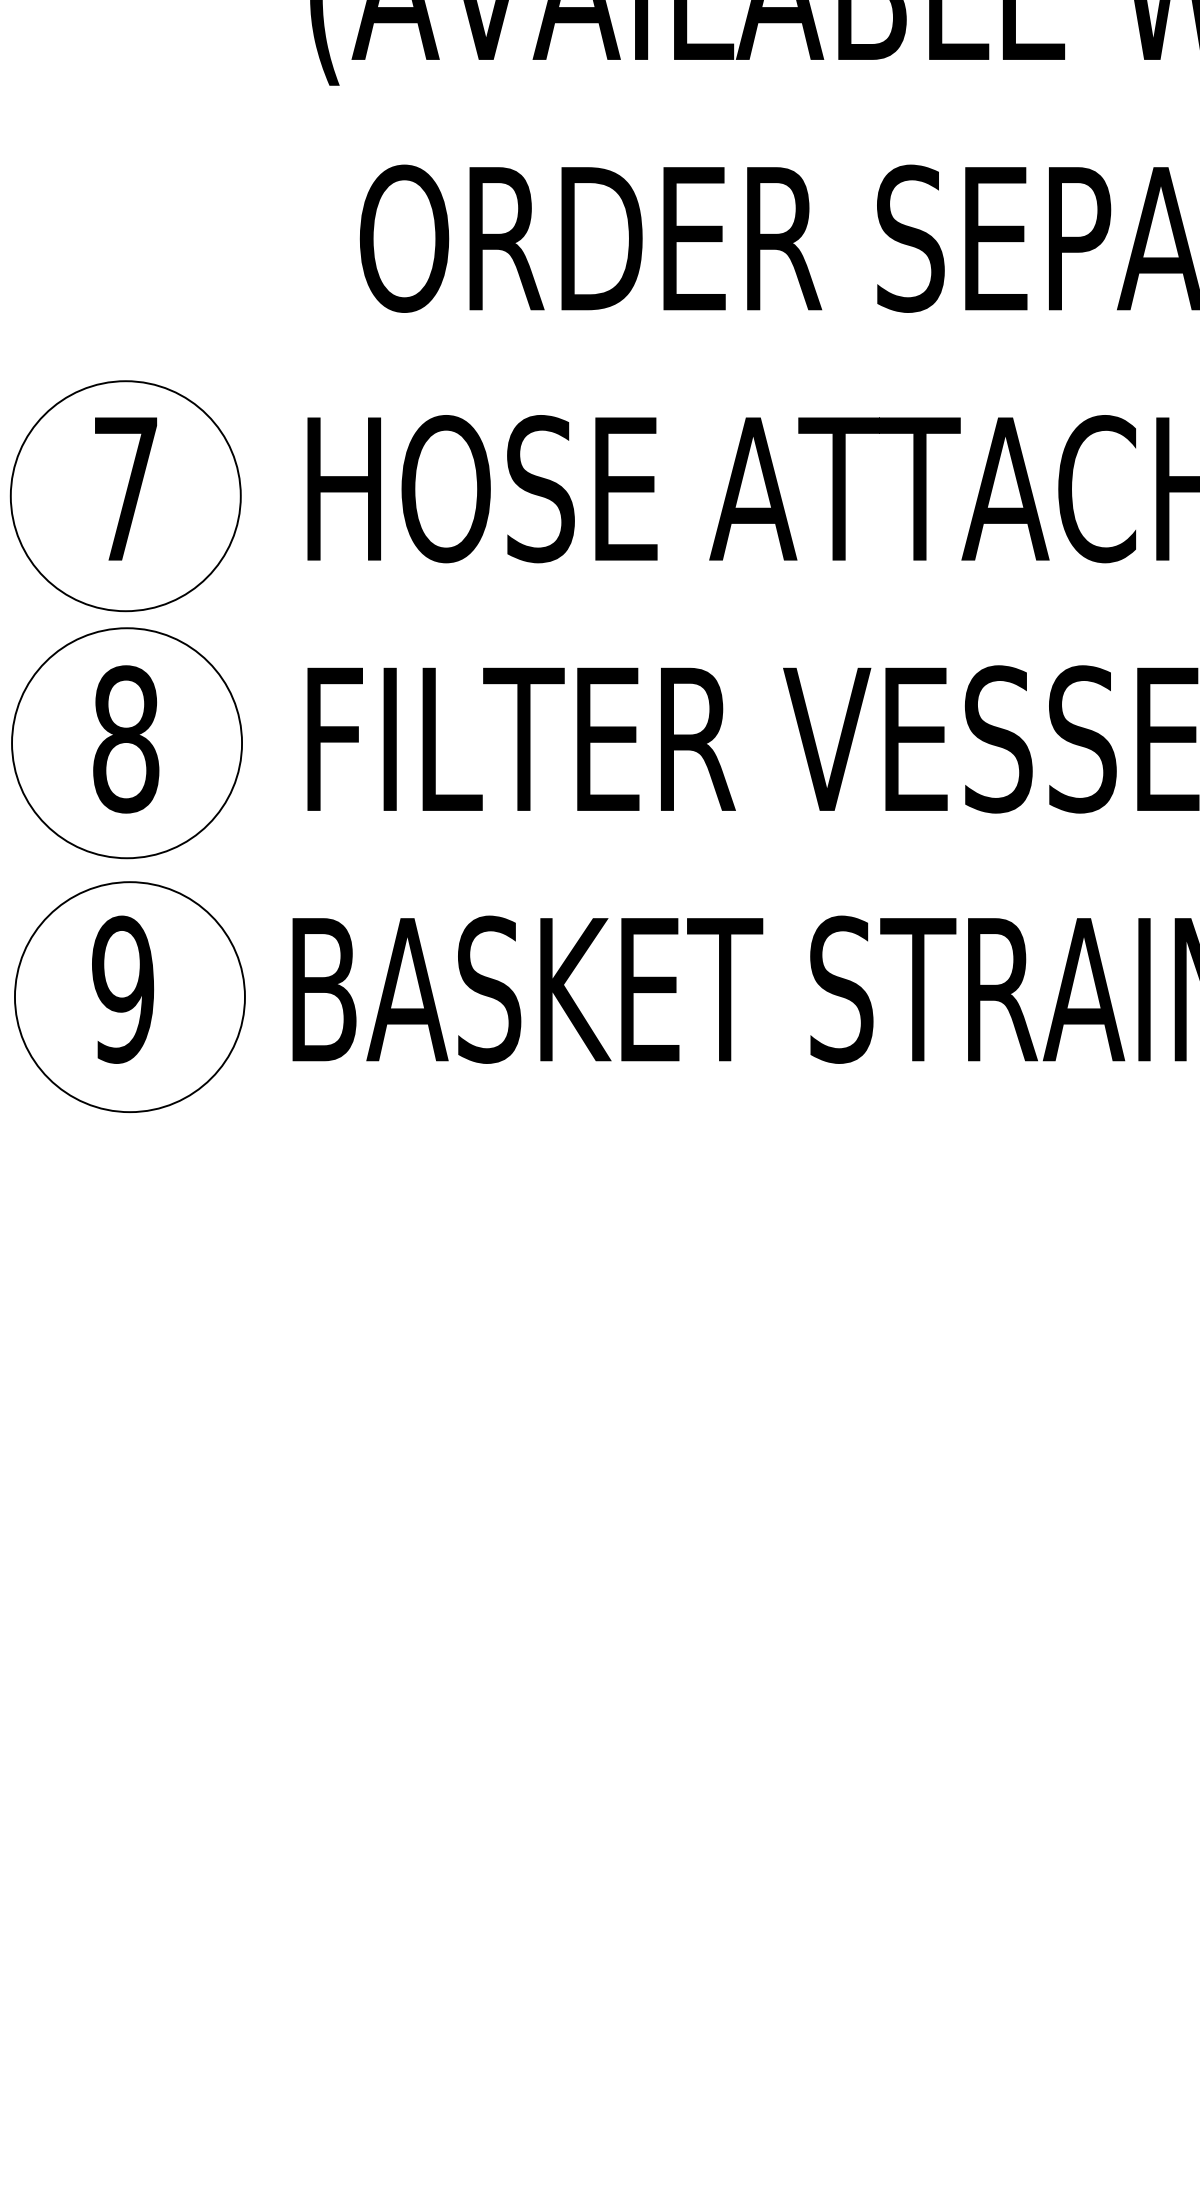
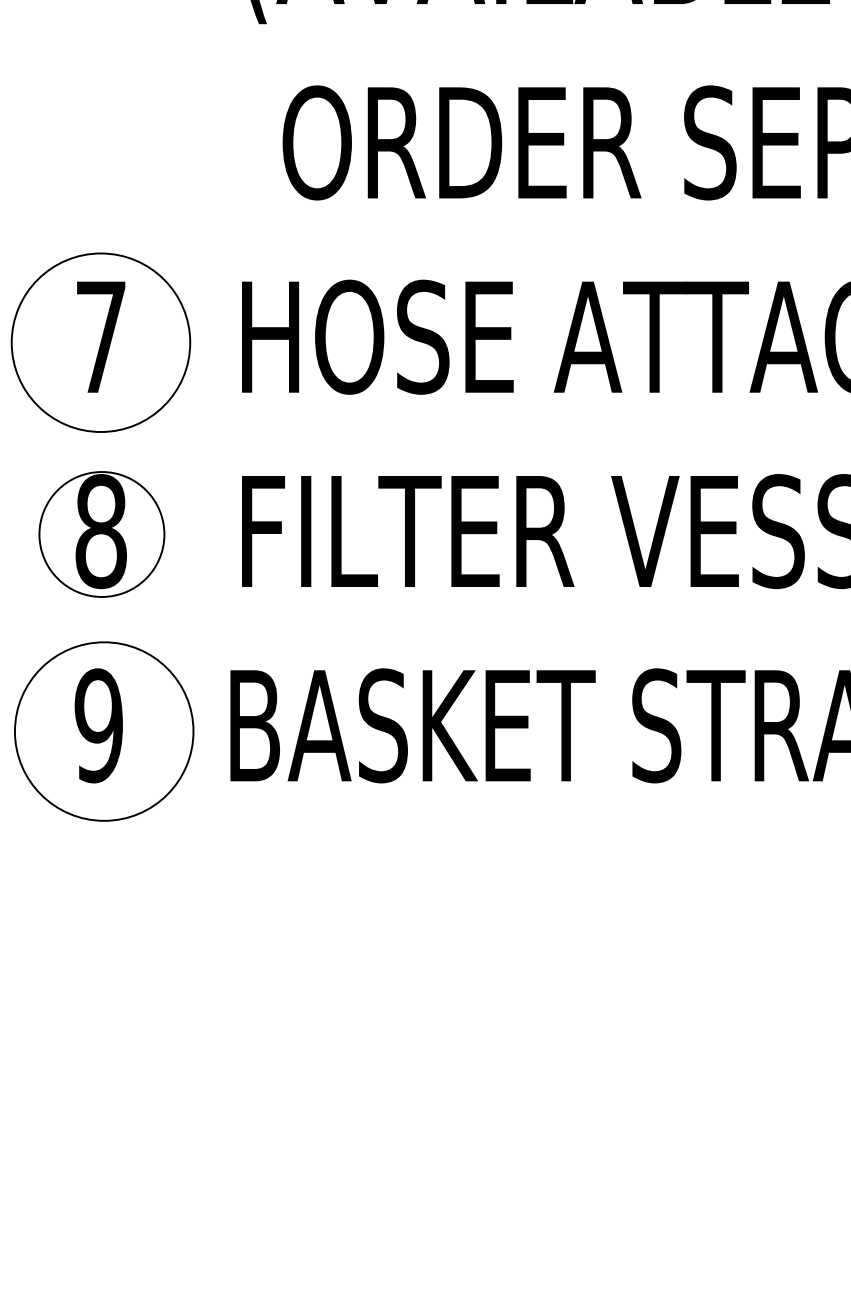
circle: (127, 743) -> (102, 534), size x0.7

